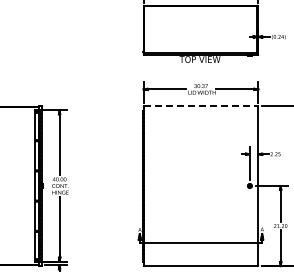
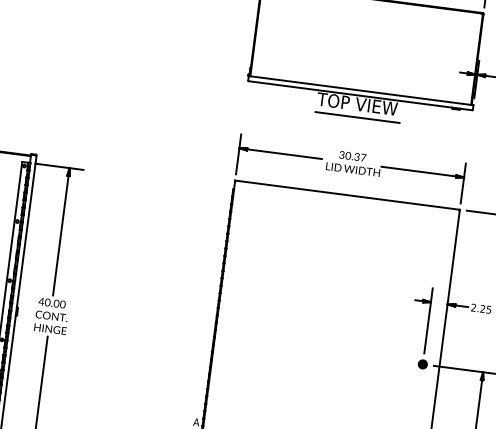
line: (200, 66) -> (356, 117), added
line: (201, 105) -> (348, 194), dashed -> solid

